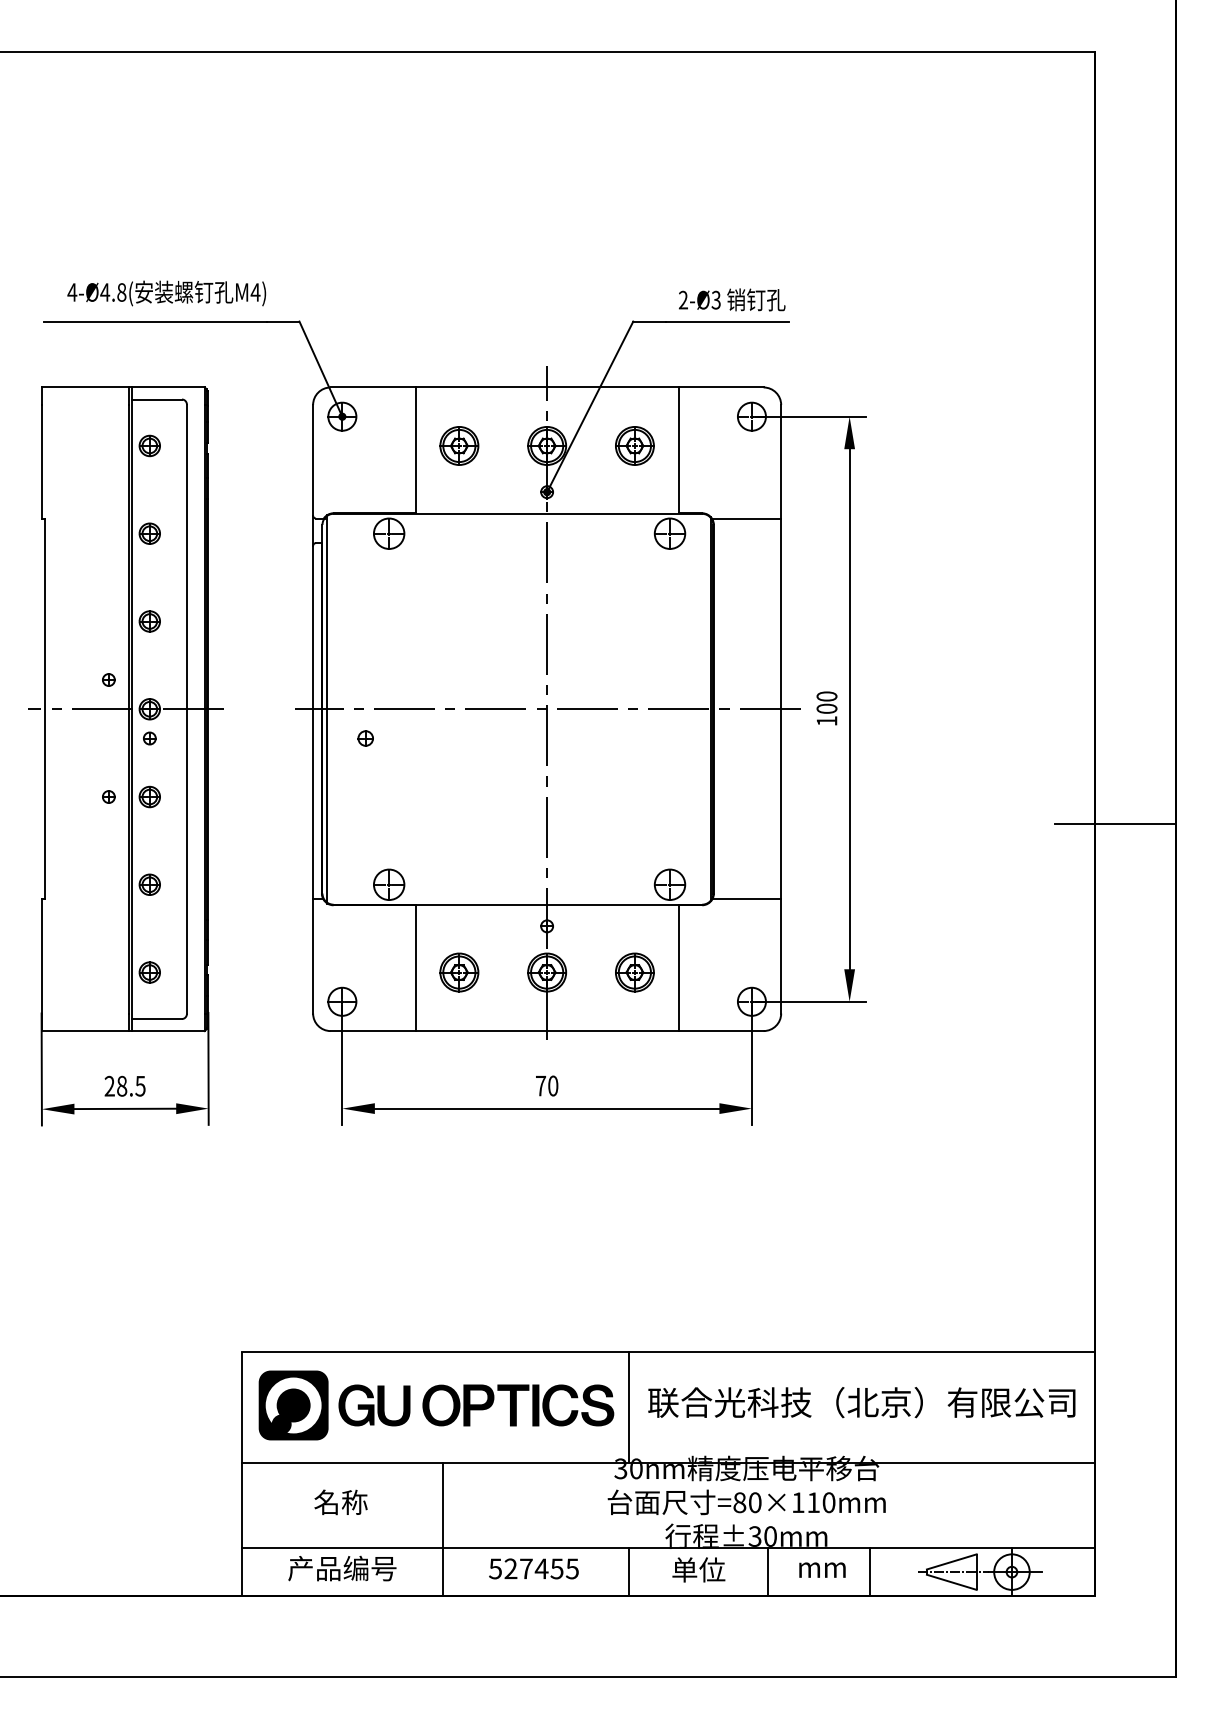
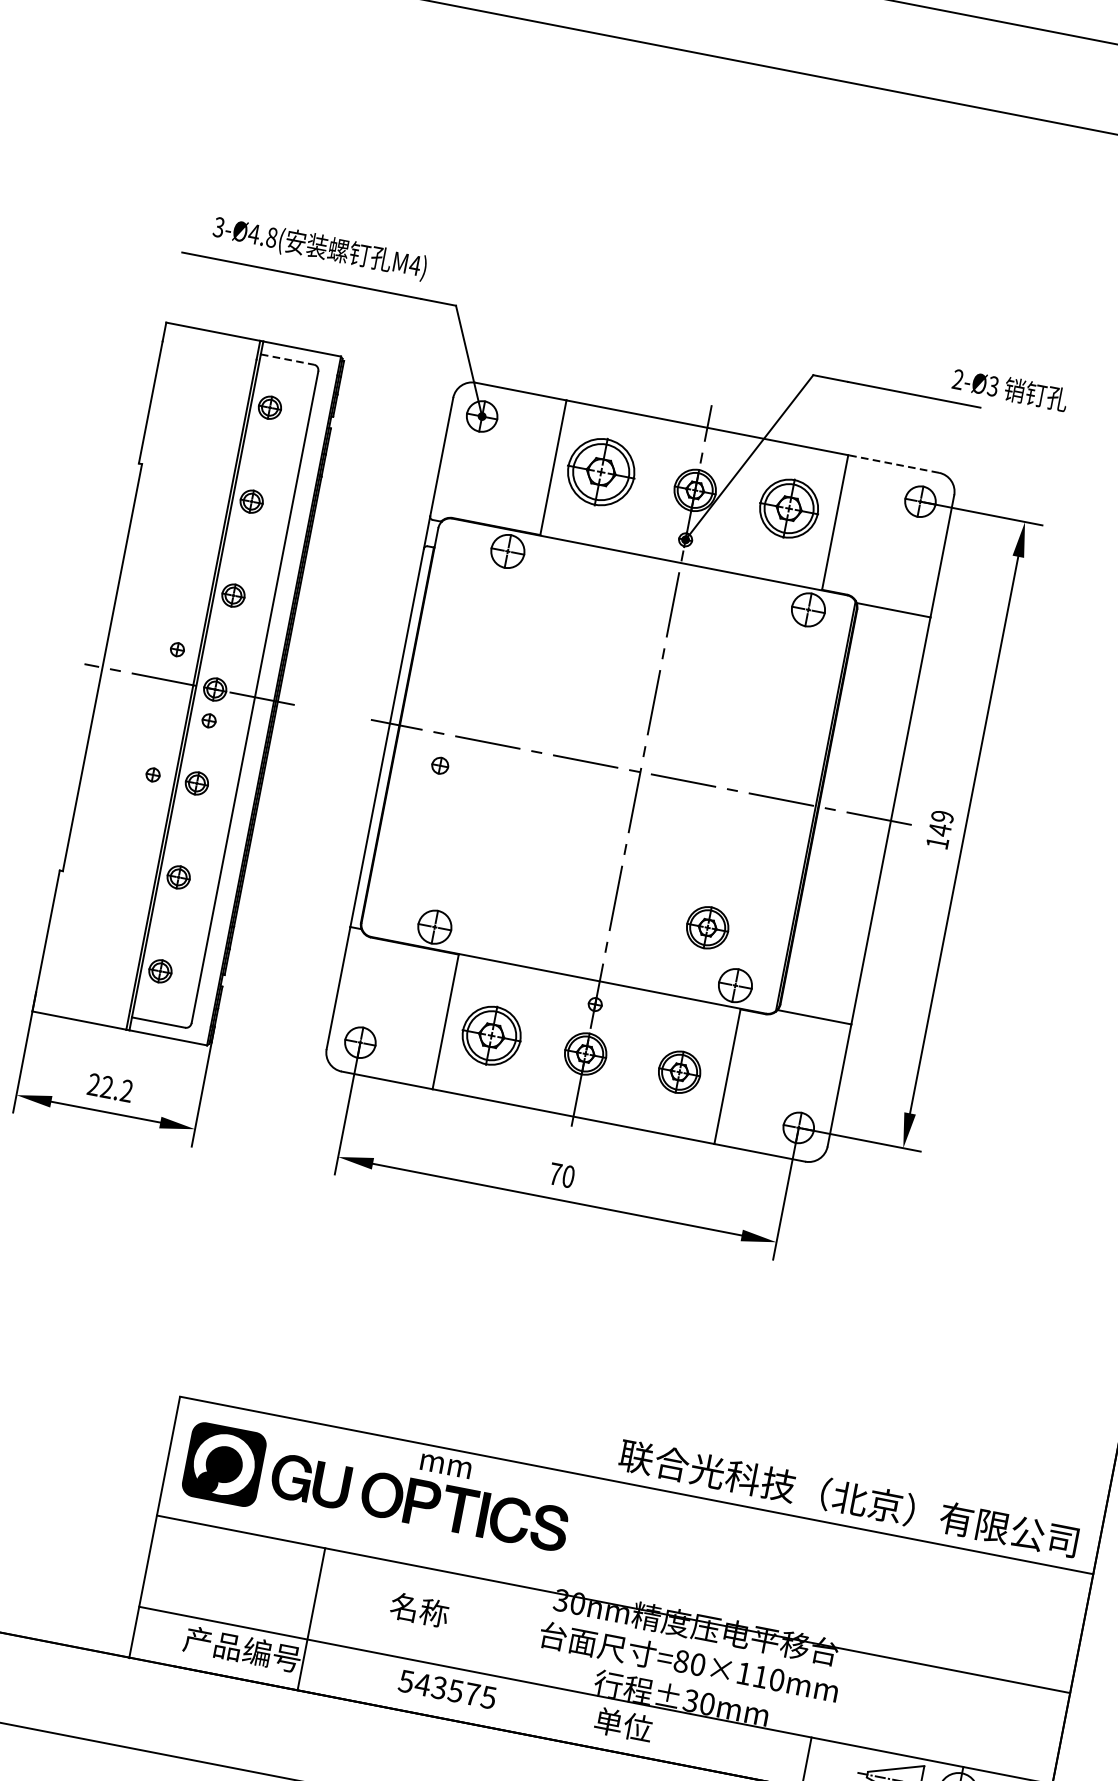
text: (72, 292) -> (219, 227), 4-Ø4.8( -> 3-Ø4.8(
text: (732, 299) -> (1010, 389), moved
line: (720, 387) -> (892, 463), solid -> dashed
line: (157, 399) -> (287, 359), solid -> dashed
part: (459, 445) -> (601, 471), size x1.6
part: (634, 445) -> (788, 508), size x1.4
text: (826, 702) -> (940, 823), 100 -> 149
line: (327, 709) -> (405, 726), removed
part: (634, 837) -> (707, 927), added
part: (459, 972) -> (491, 1035), size x1.4
text: (131, 1085) -> (117, 1088), 28.5 -> 22.2
text: (861, 1402) -> (848, 1498), moved
line: (629, 1407) -> (583, 1536), removed
text: (340, 1502) -> (419, 1610), moved
line: (443, 1529) -> (311, 1619), moved
text: (533, 1568) -> (447, 1688), 527455 -> 543575
text: (822, 1569) -> (446, 1465), moved
line: (629, 1571) -> (549, 1712), removed
line: (768, 1571) -> (697, 1741), removed

